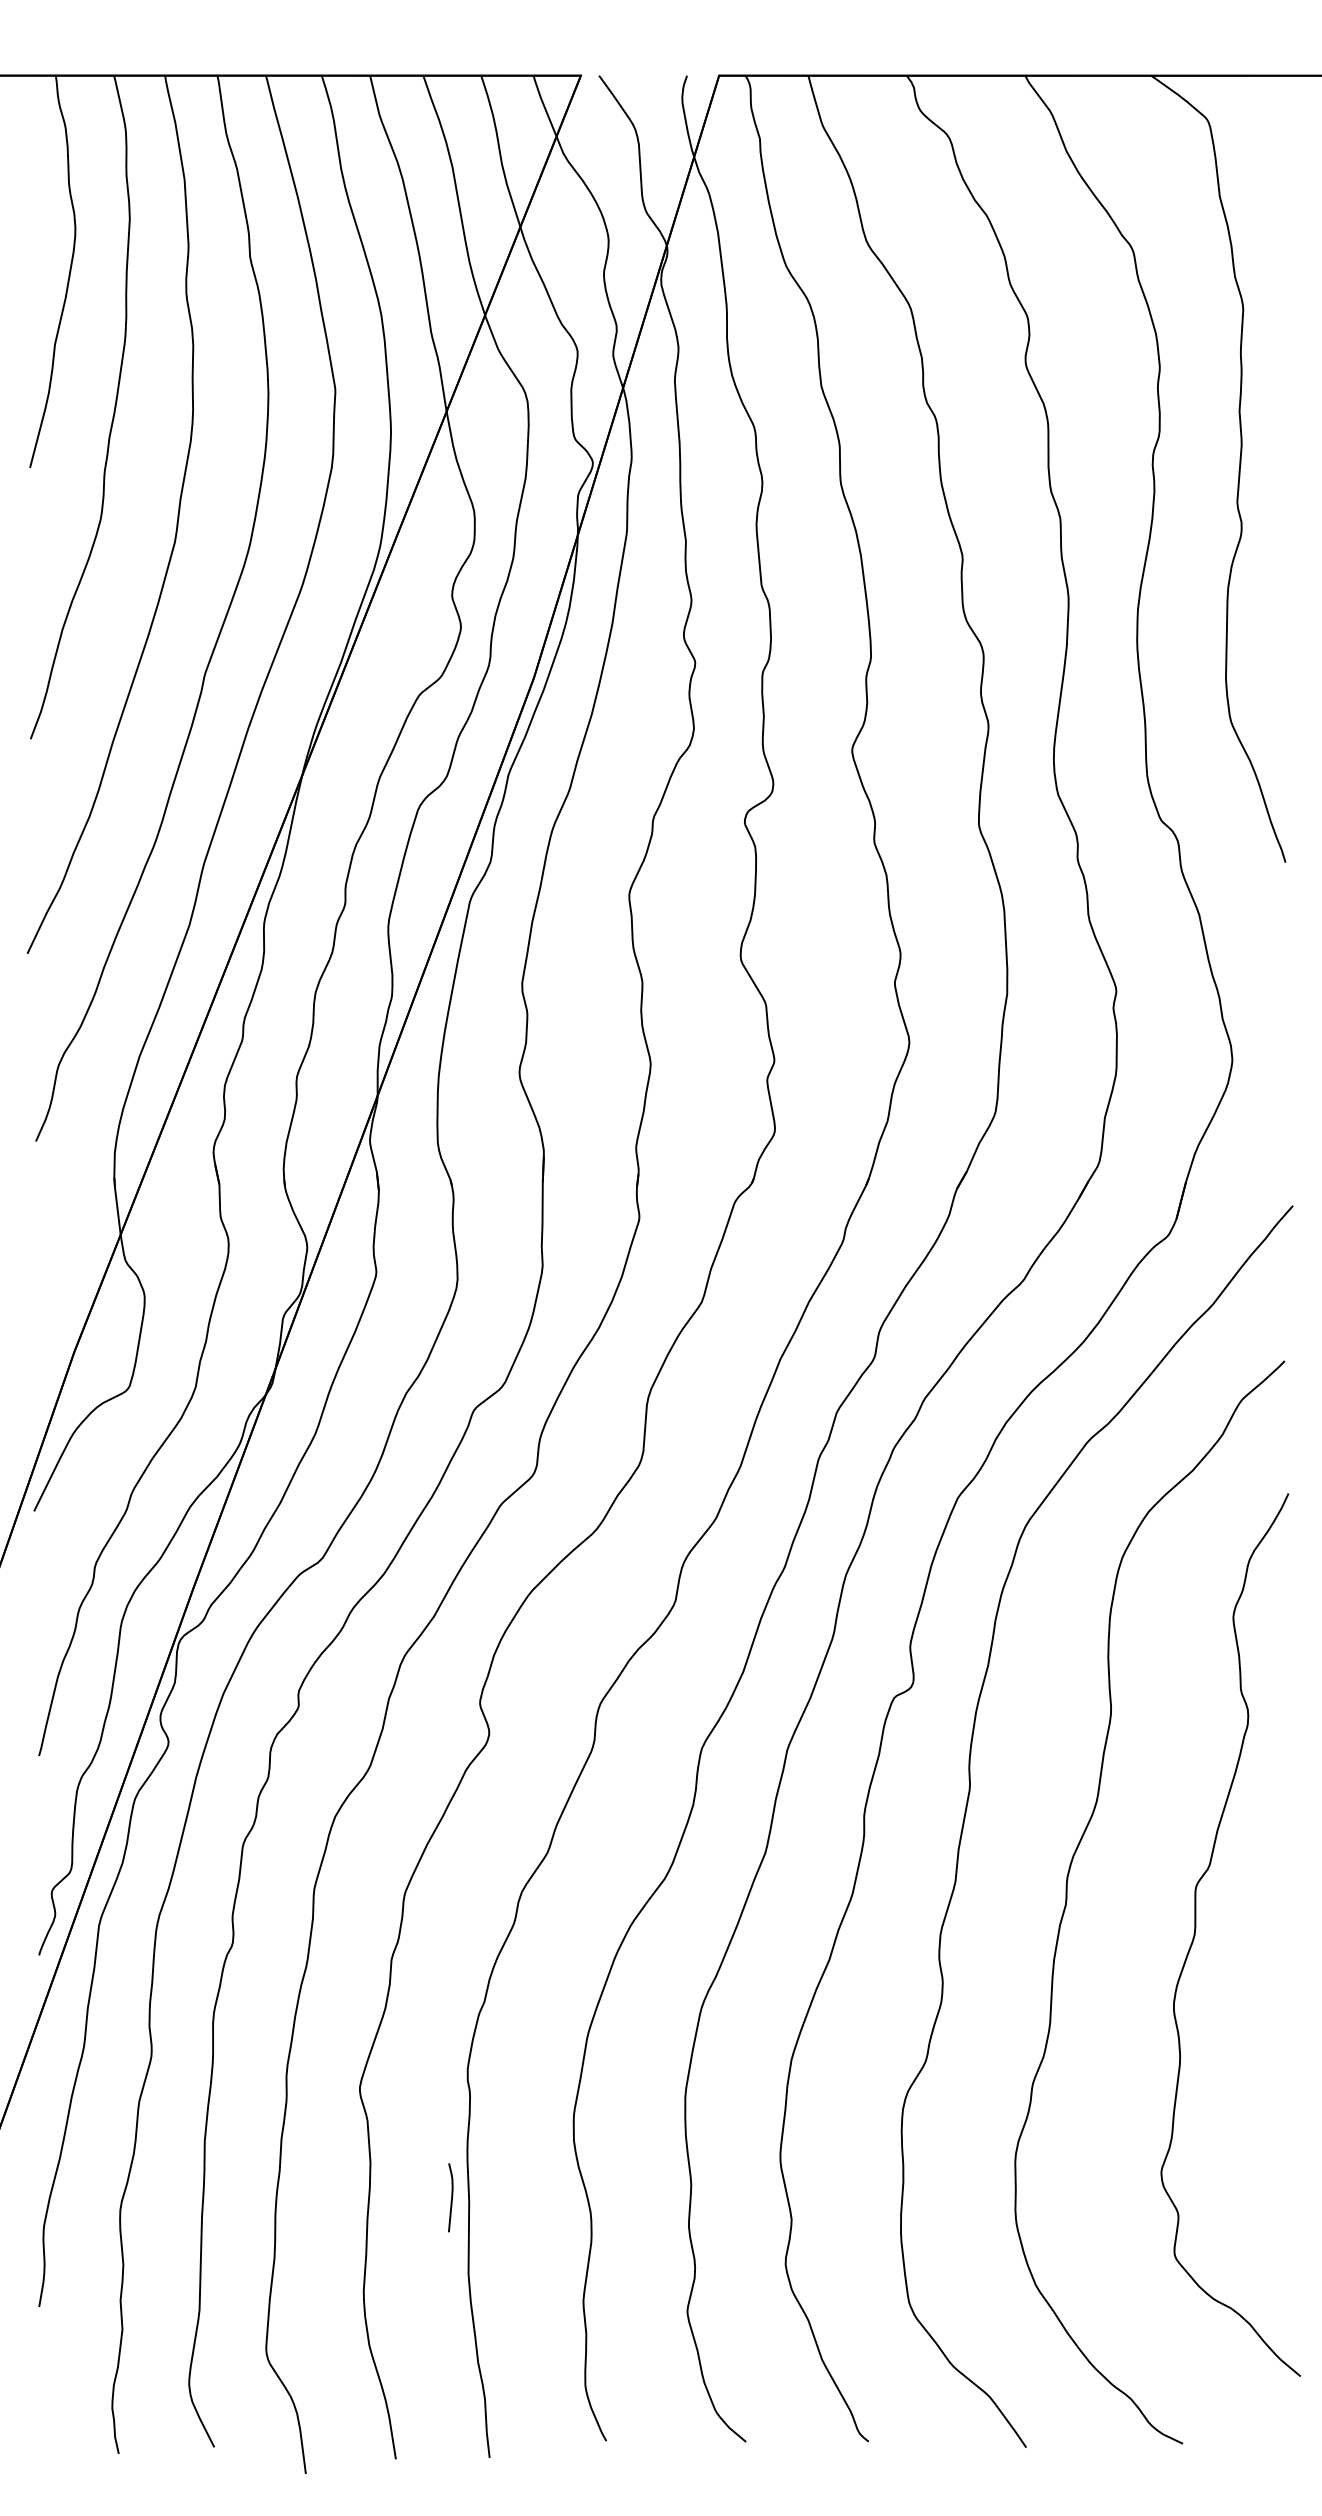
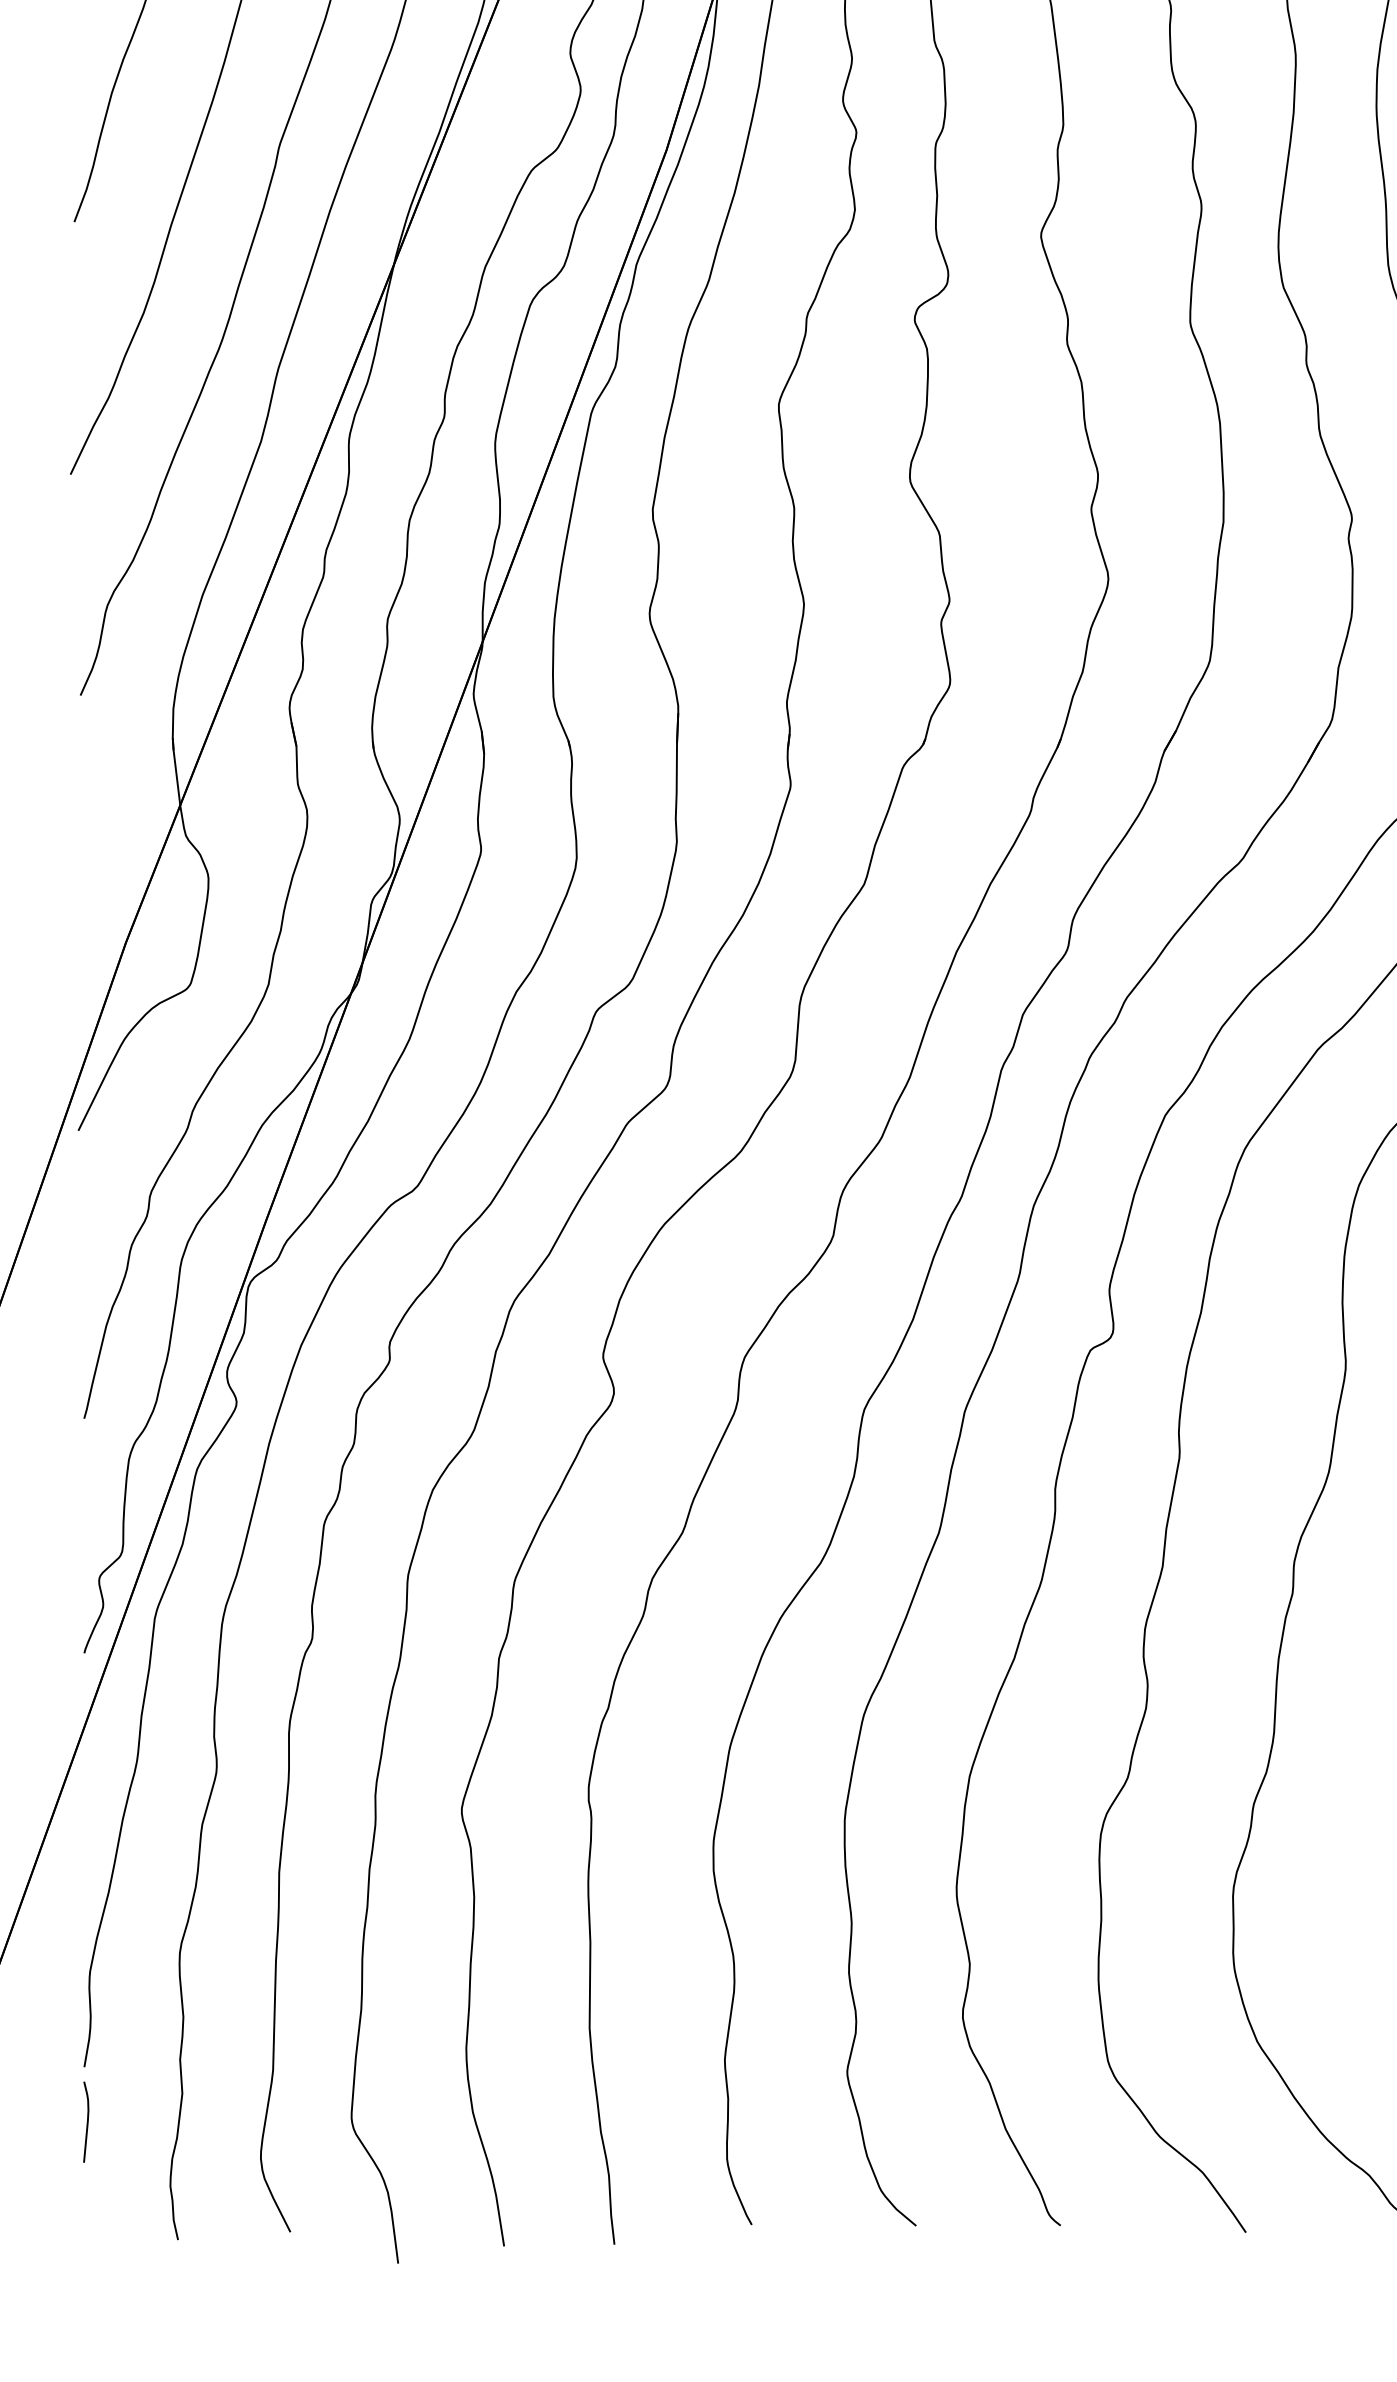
curve: (451, 2197) -> (87, 2121), moved

